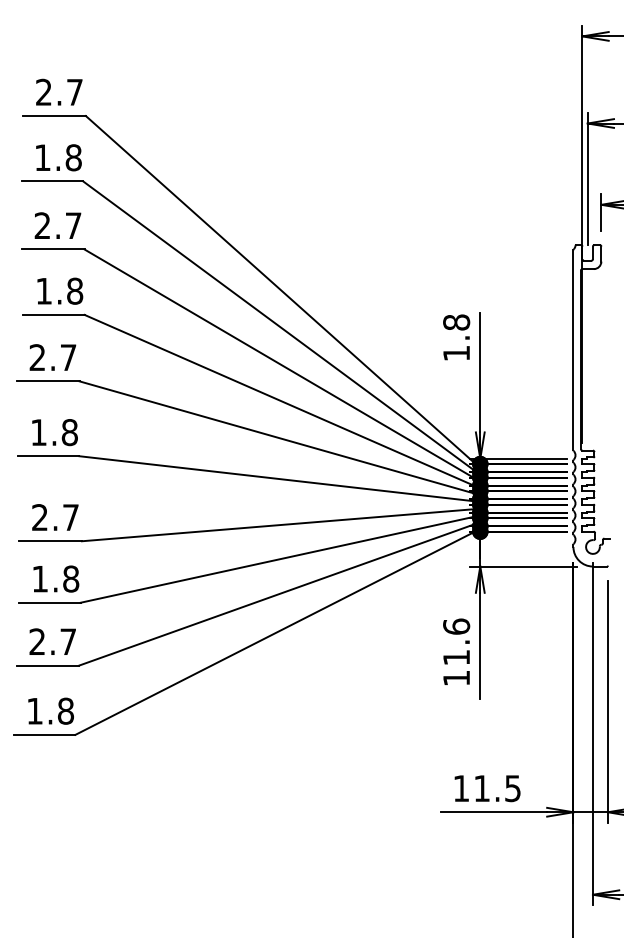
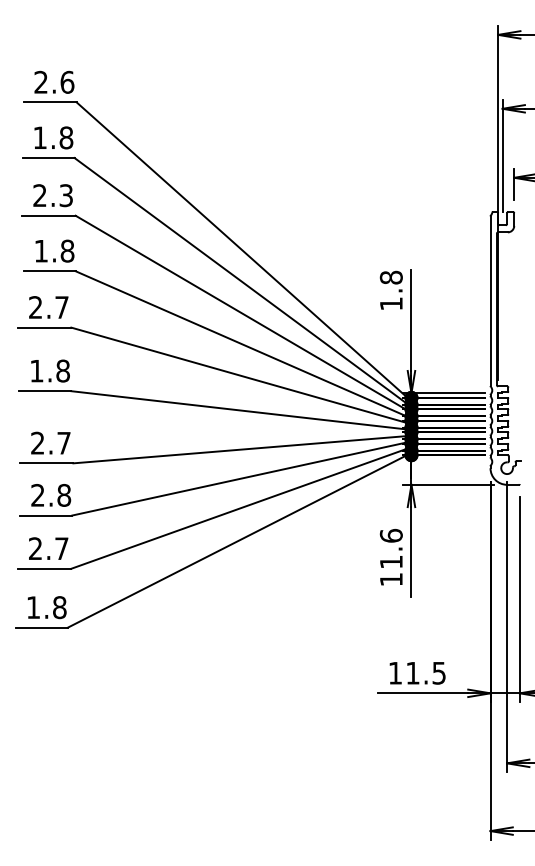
text: (74, 91) -> (67, 81), 2.7 -> 2.6
text: (72, 225) -> (65, 195), 2.7 -> 2.3
text: (39, 579) -> (37, 495), 1.8 -> 2.8

